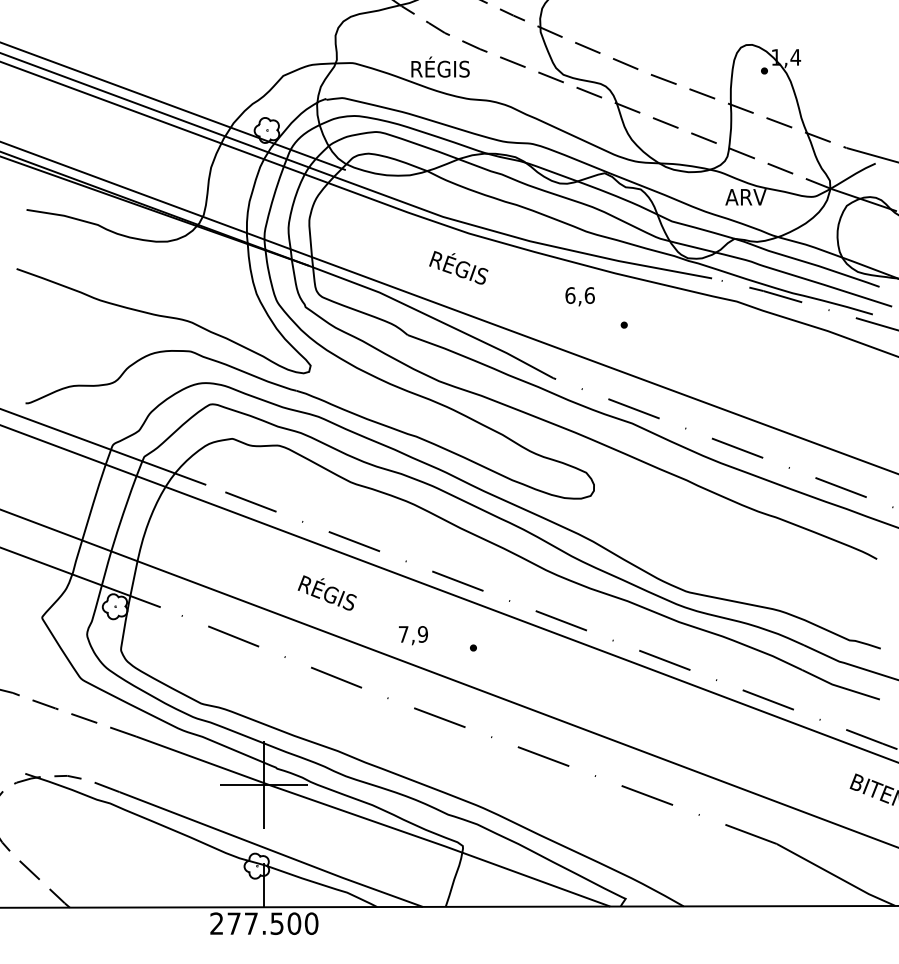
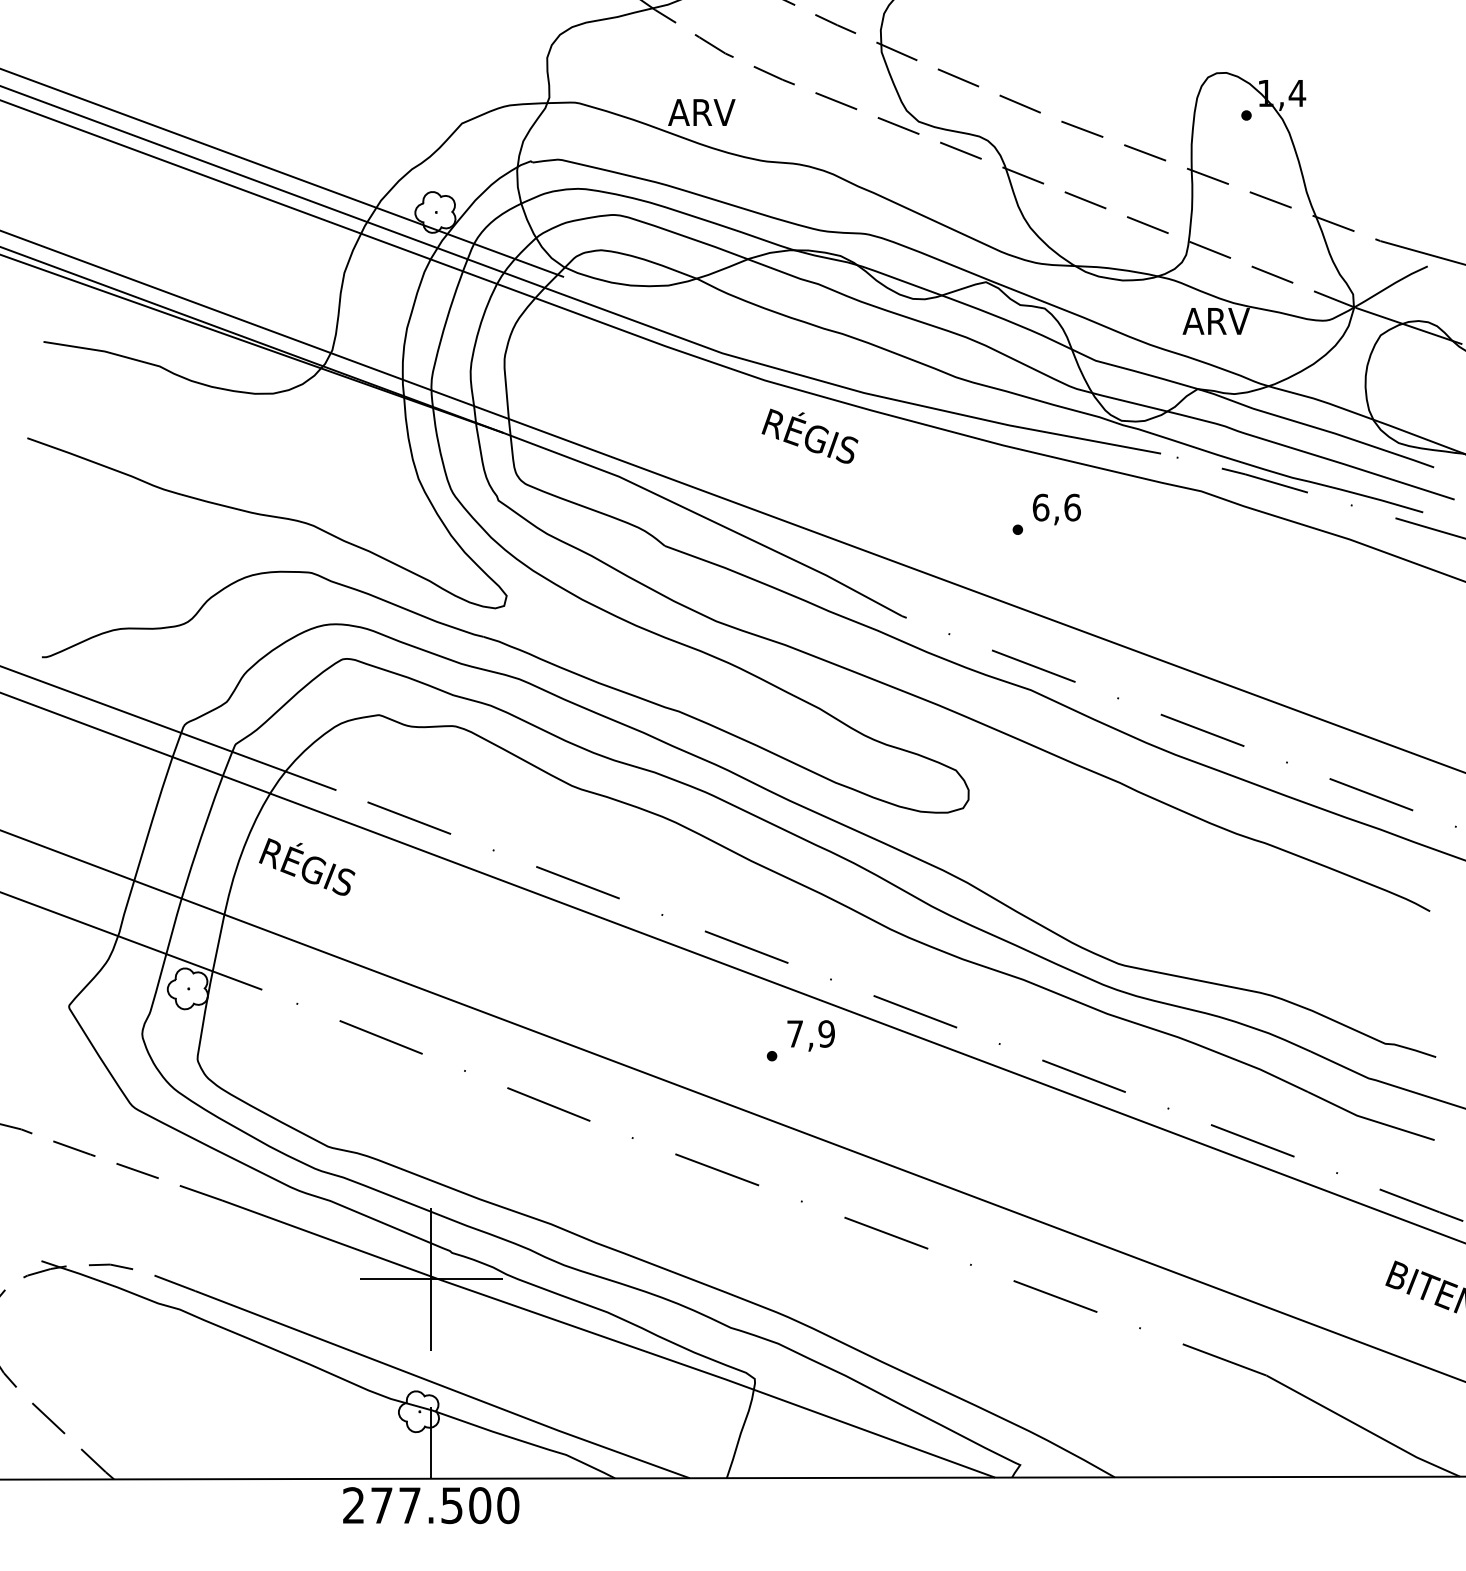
text: (439, 66) -> (716, 108), RÉGIS -> ARV
text: (458, 267) -> (809, 435), moved
text: (579, 296) -> (1055, 509), moved
text: (326, 592) -> (305, 866), moved
text: (413, 635) -> (811, 1035), moved

